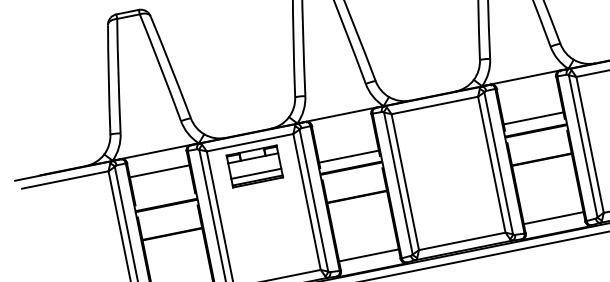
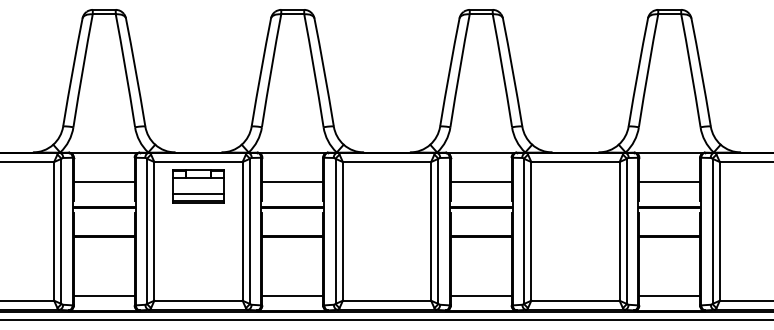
line: (532, 118) -> (480, 182), moved
line: (348, 156) -> (292, 182), moved
line: (159, 171) -> (103, 182), moved

